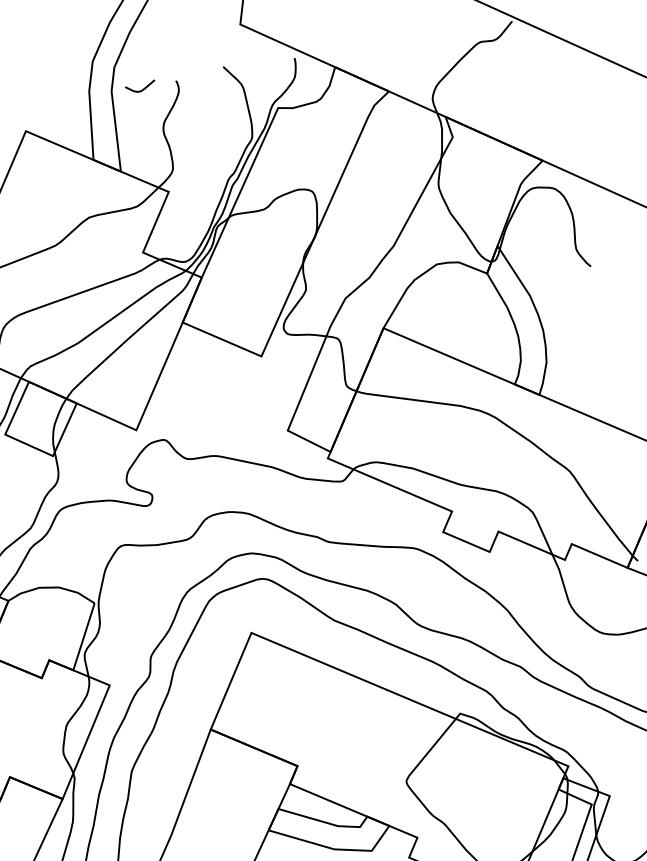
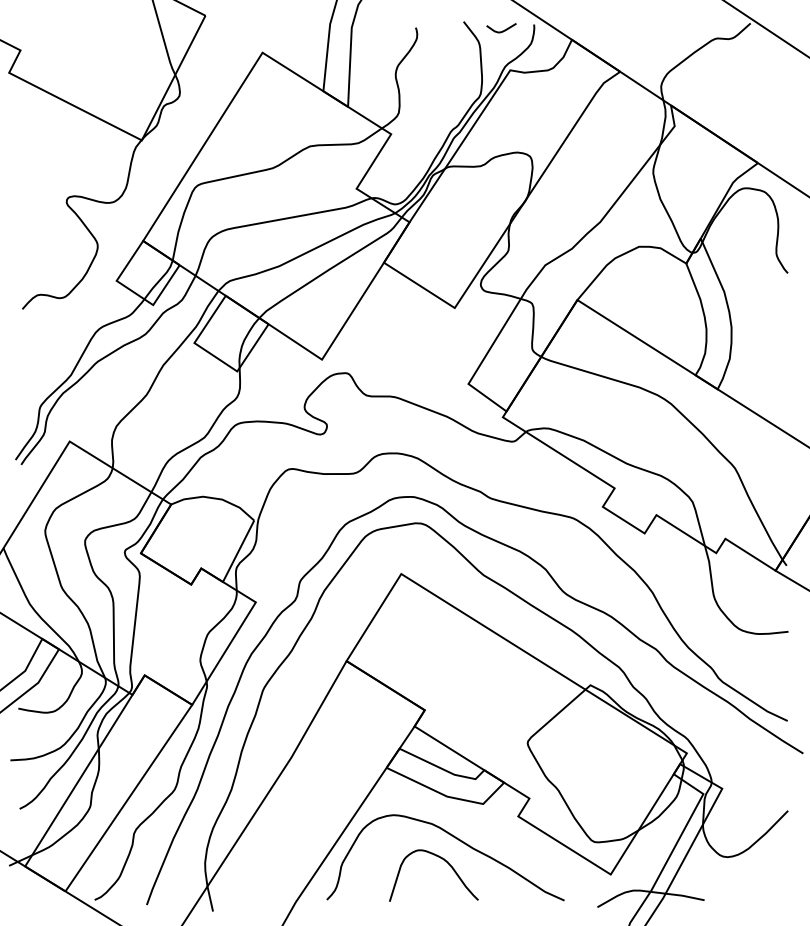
curve: (141, 89) -> (502, 30), moved

